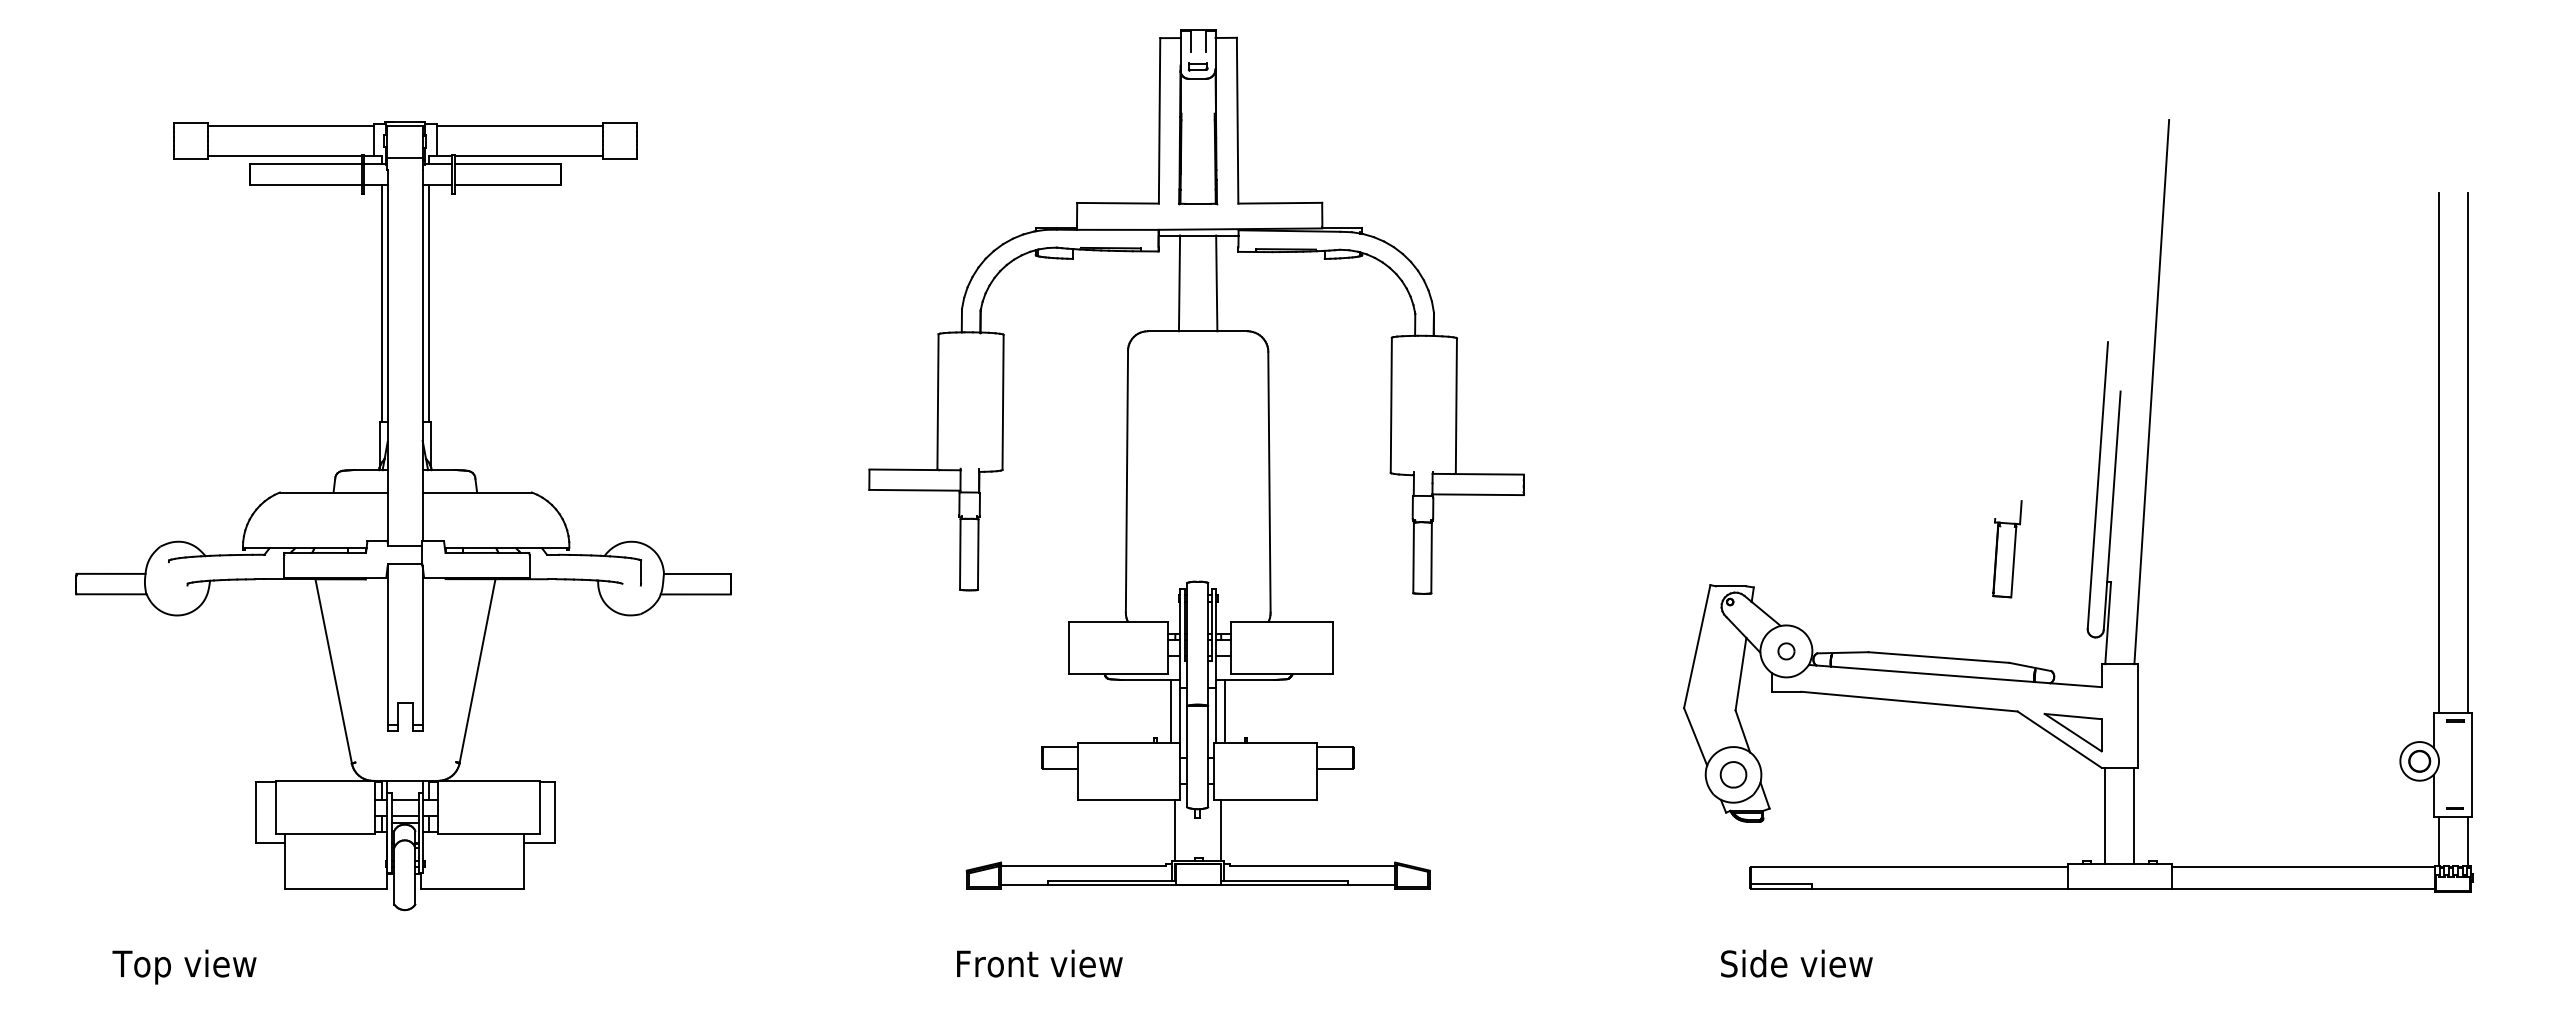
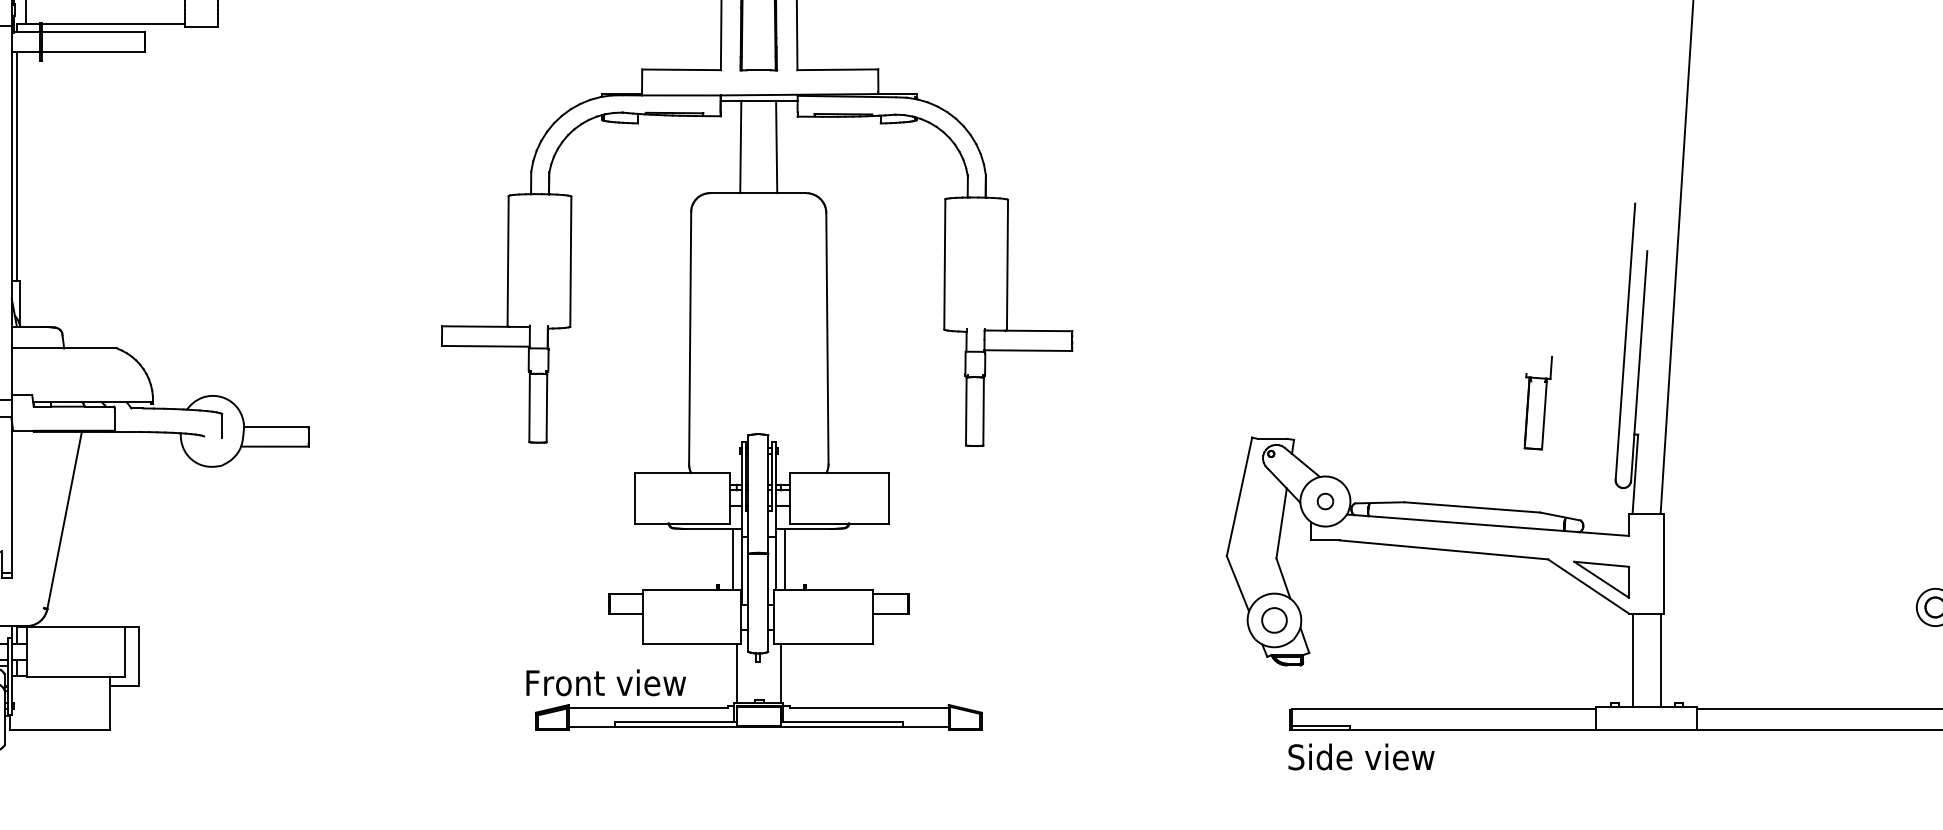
text: (1039, 963) -> (605, 682), moved
text: (1796, 963) -> (1361, 756), moved

